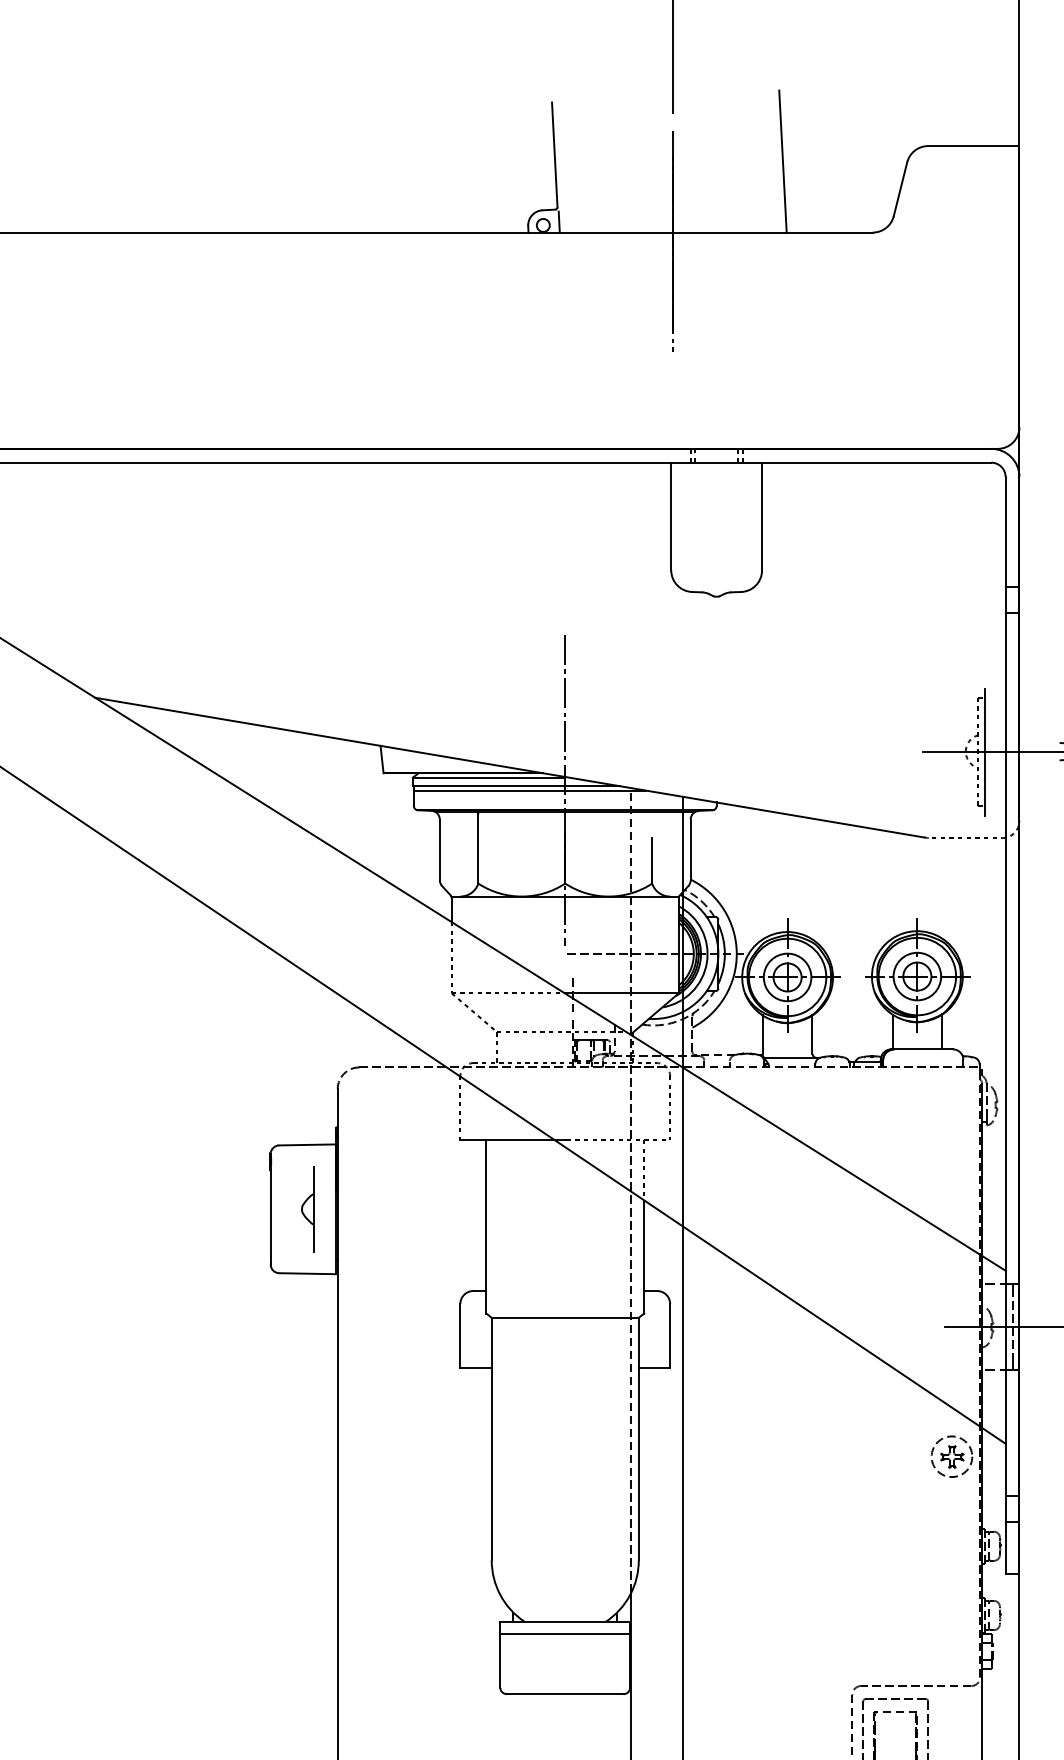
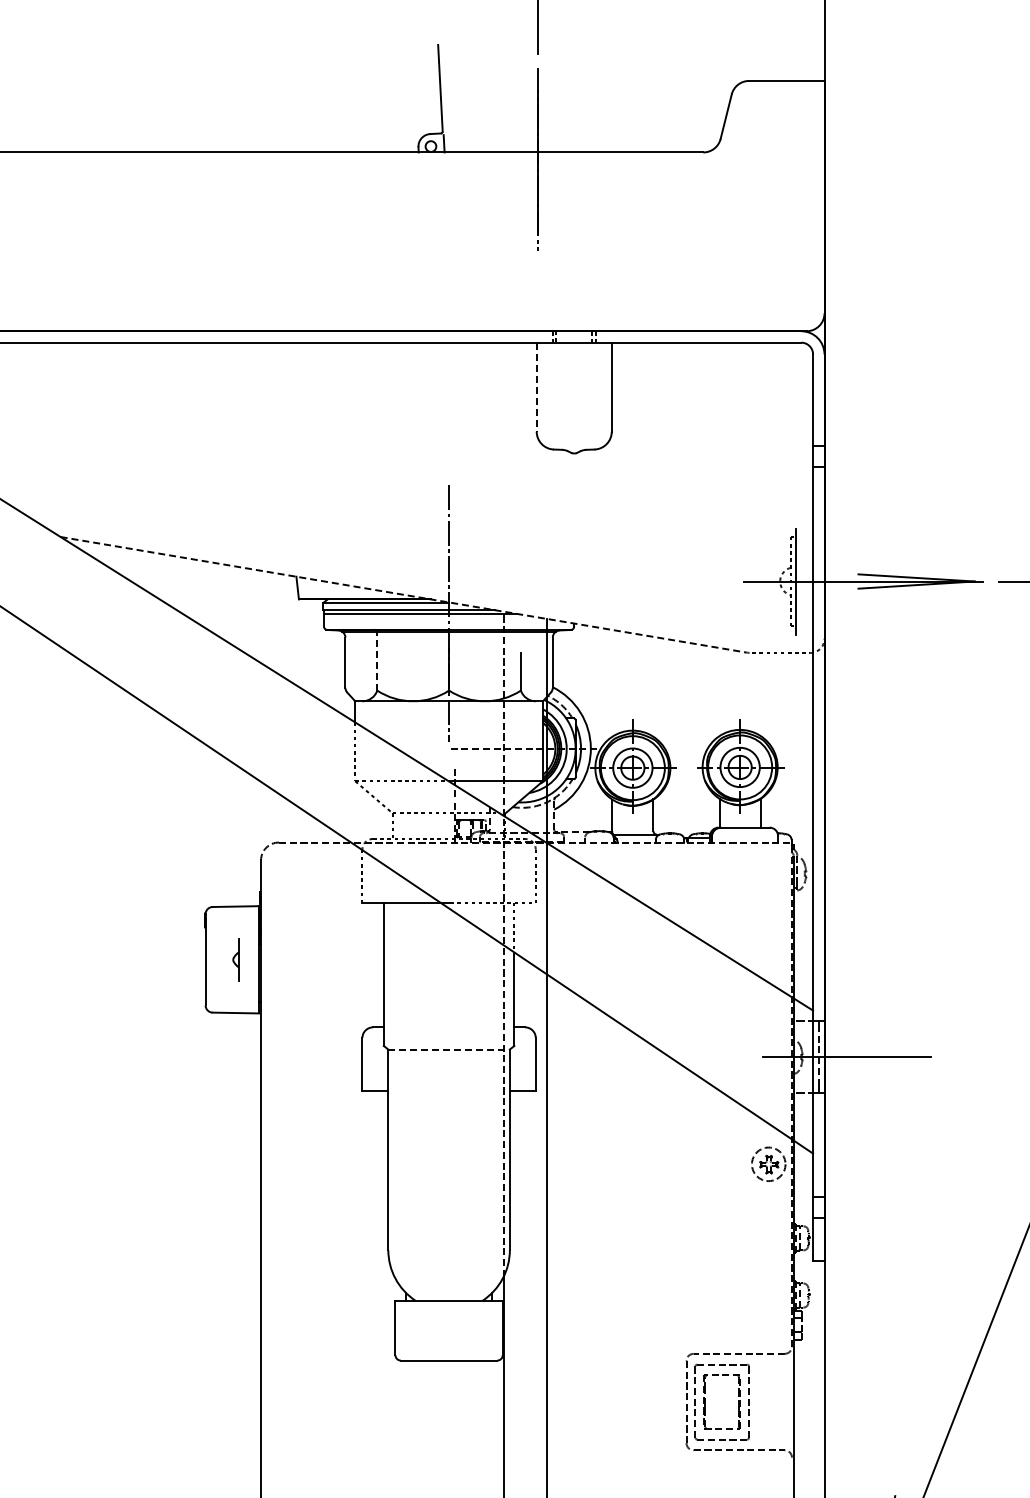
line: (782, 161) -> (628, 93), removed
line: (670, 516) -> (536, 387), solid -> dashed
line: (510, 767) -> (403, 594), solid -> dashed
line: (478, 845) -> (377, 659), solid -> dashed
part: (306, 1208) -> (235, 959), size x0.6
line: (565, 1317) -> (449, 1049), solid -> dashed
line: (564, 1633) -> (448, 1310), removed

